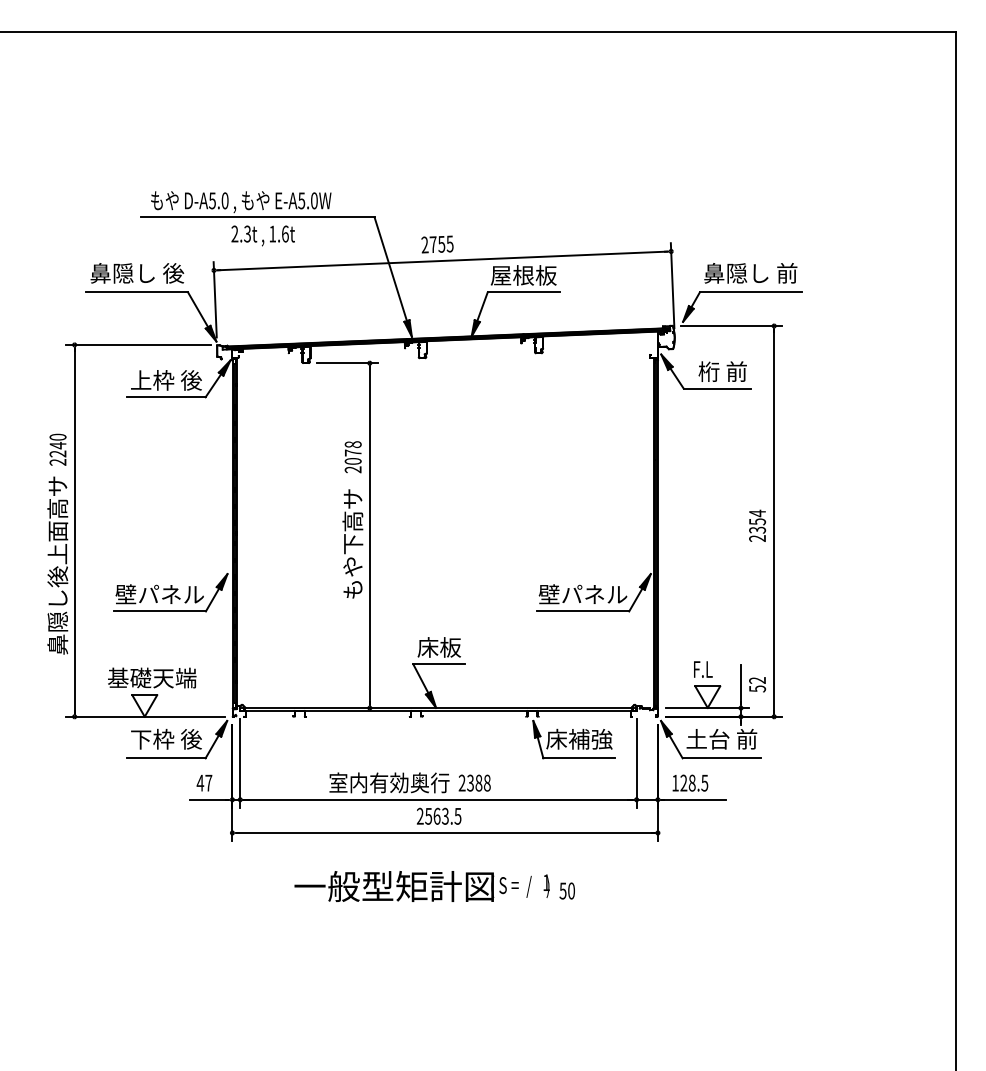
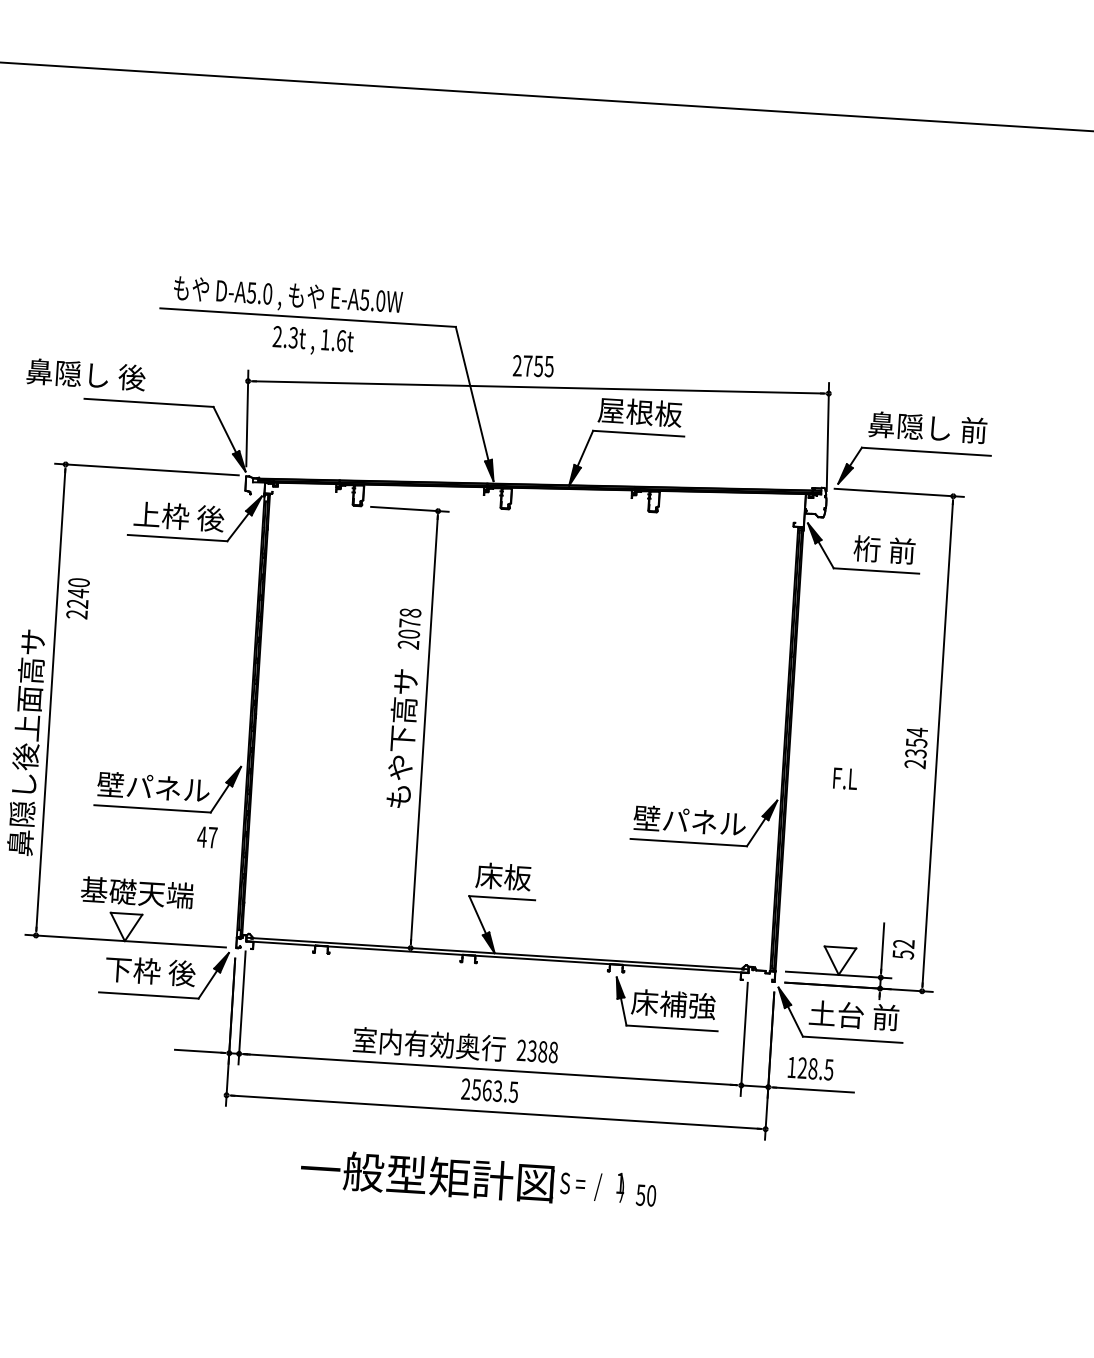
text: (137, 273) -> (86, 374), moved
text: (57, 449) -> (77, 598), moved
text: (703, 669) -> (845, 778), moved
text: (204, 782) -> (207, 836), moved

